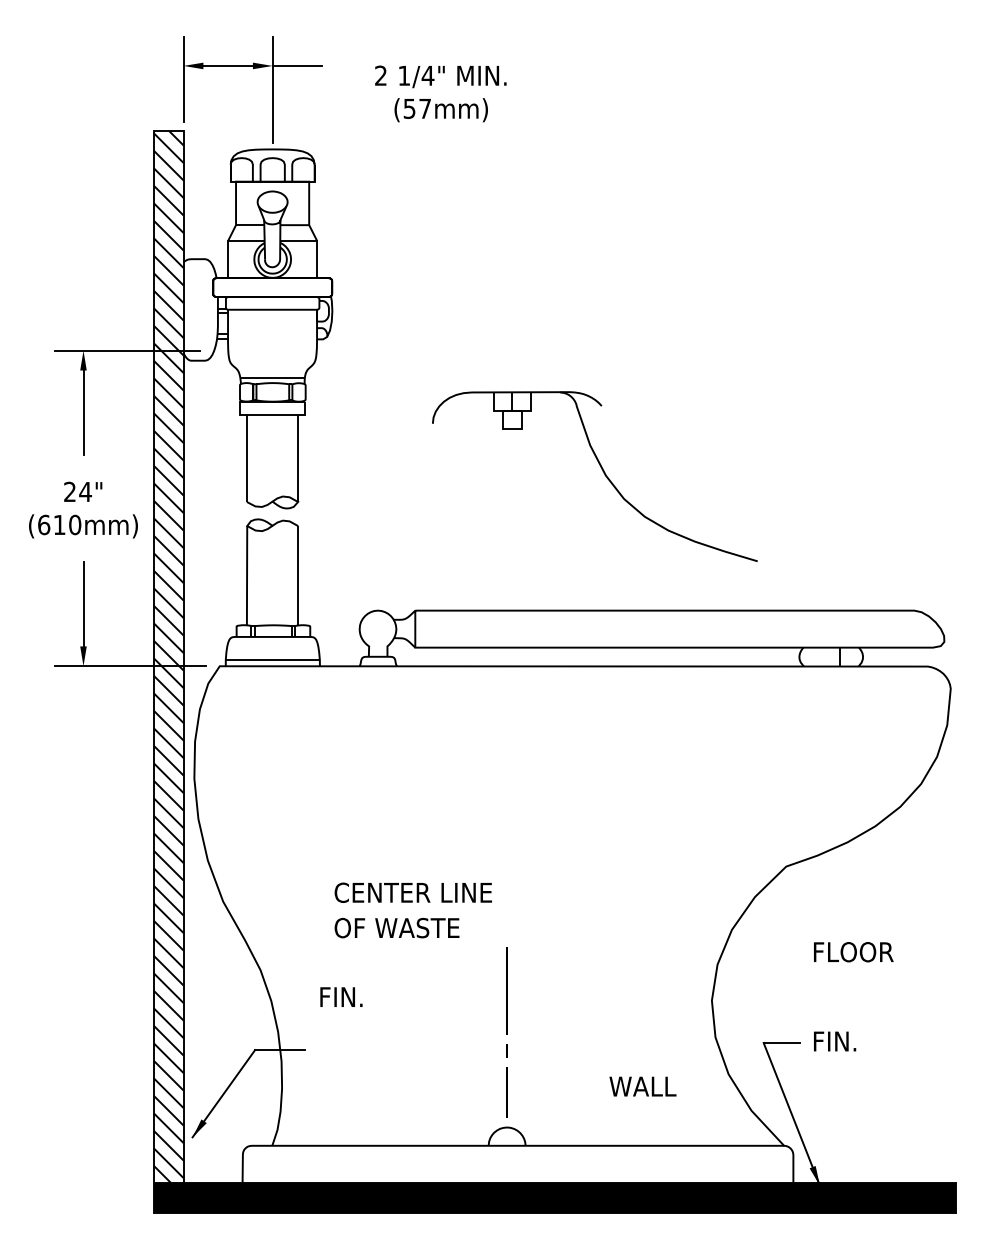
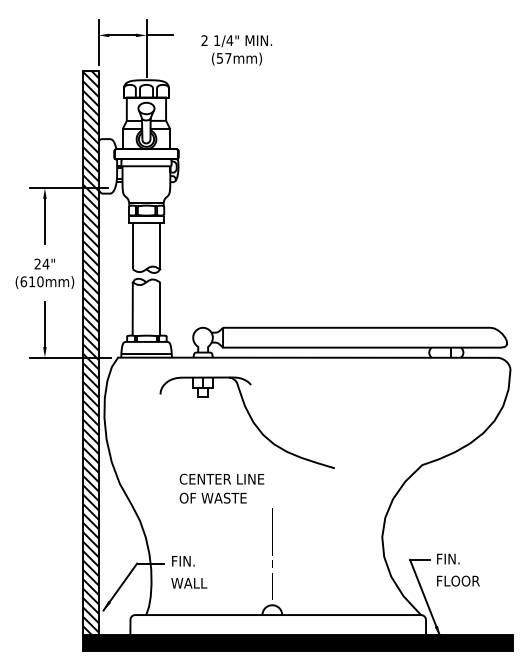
part: (593, 475) -> (246, 422), moved
text: (853, 951) -> (458, 580), moved
text: (341, 997) -> (183, 561), moved
text: (643, 1086) -> (189, 583), moved

